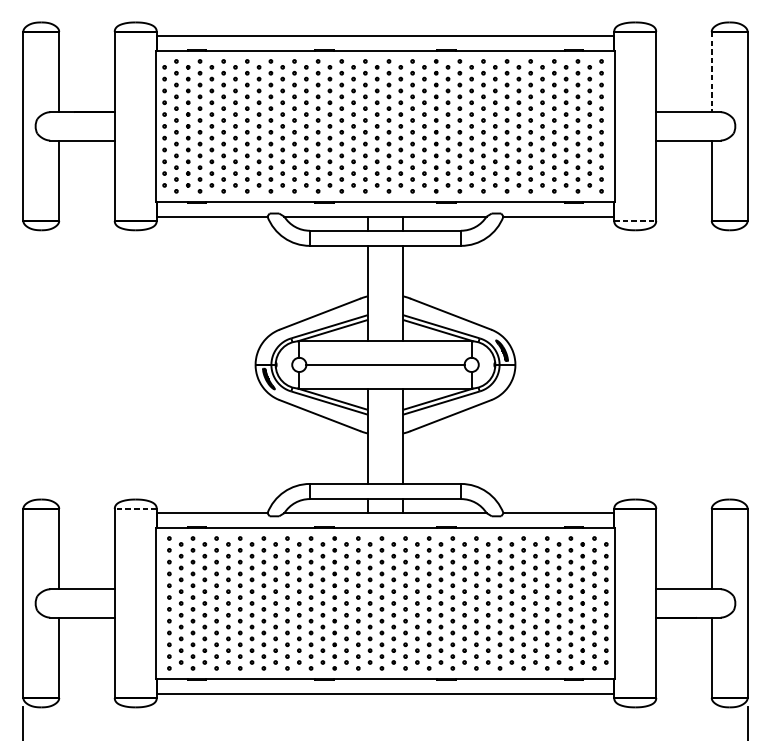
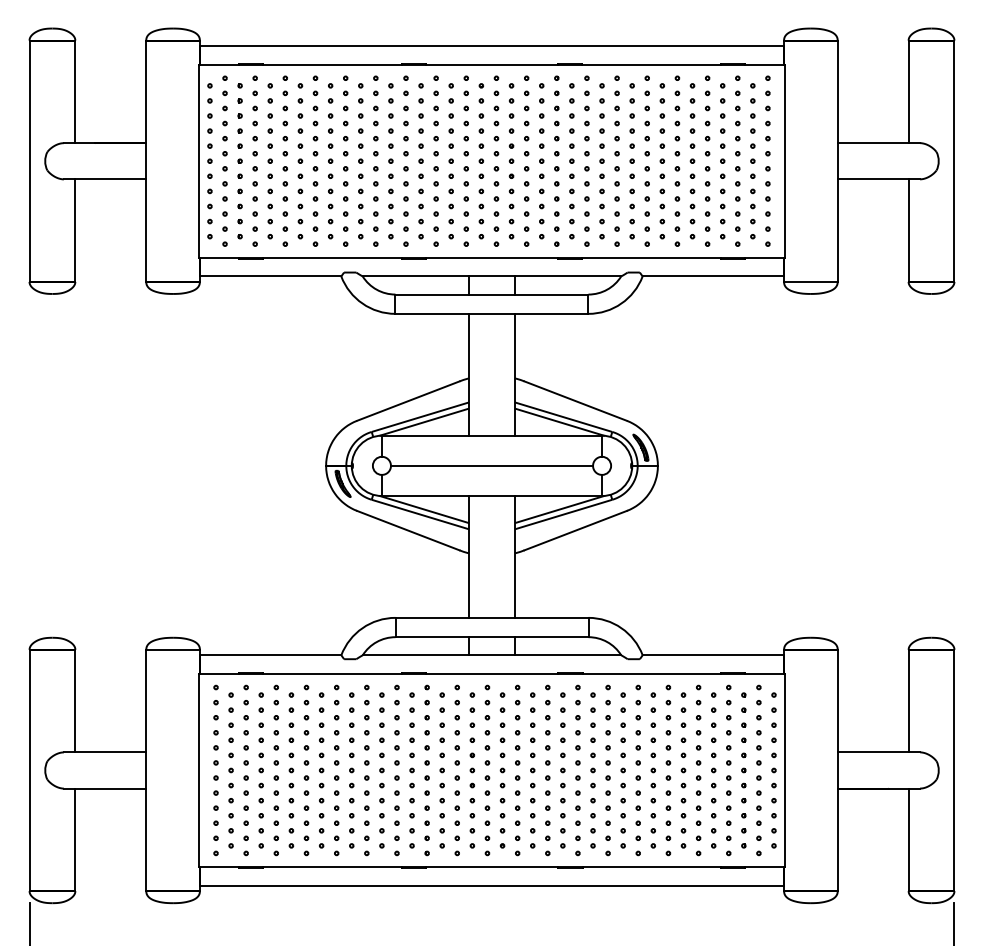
line: (711, 72) -> (908, 92), dashed -> solid
line: (634, 220) -> (810, 281), dashed -> solid
line: (136, 508) -> (173, 649), dashed -> solid

